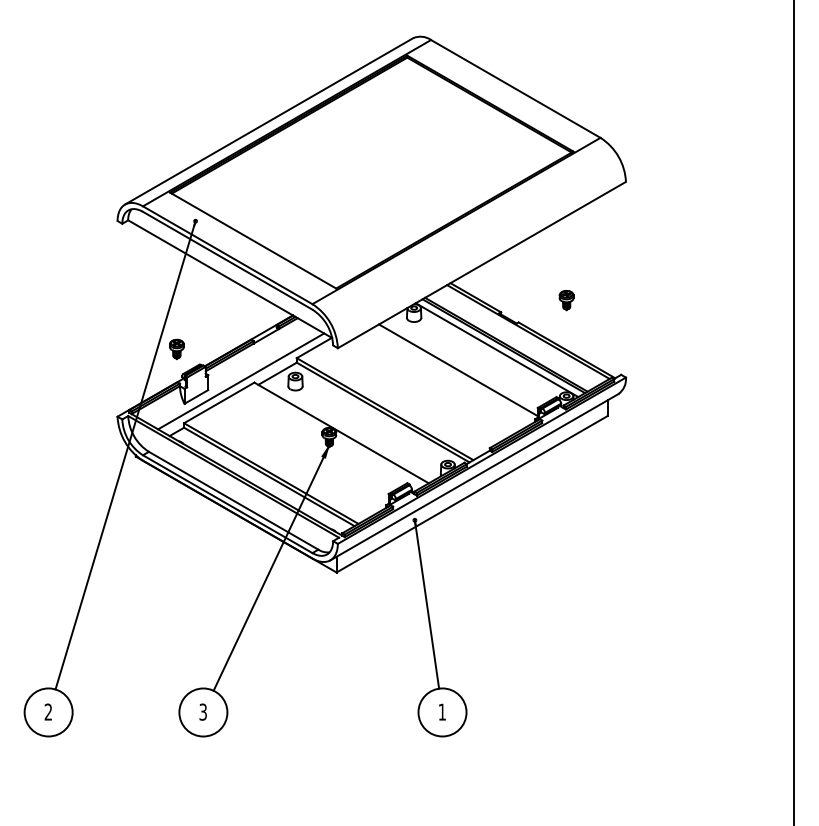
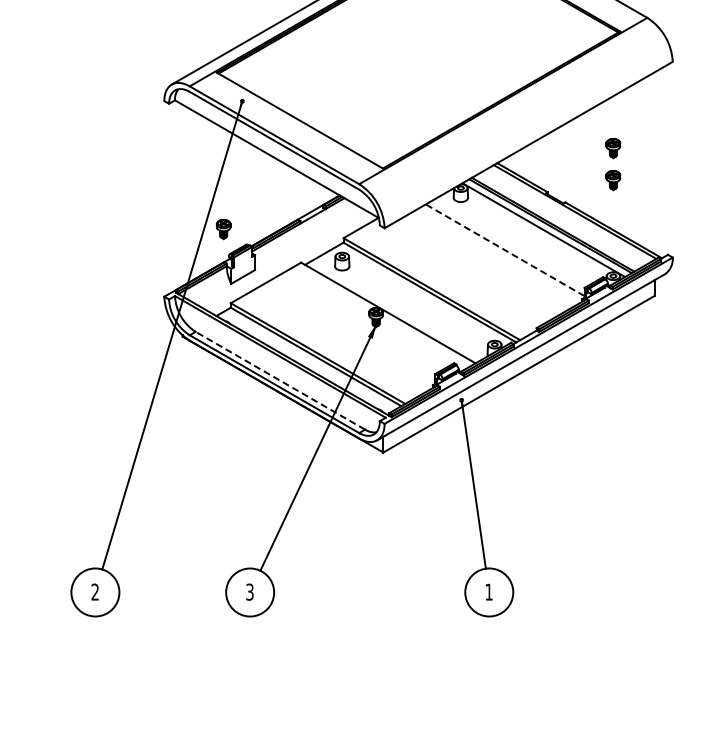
part: (566, 268) -> (613, 148), added
line: (458, 370) -> (505, 250), solid -> dashed
line: (241, 381) -> (288, 261), removed
line: (233, 500) -> (280, 380), solid -> dashed

